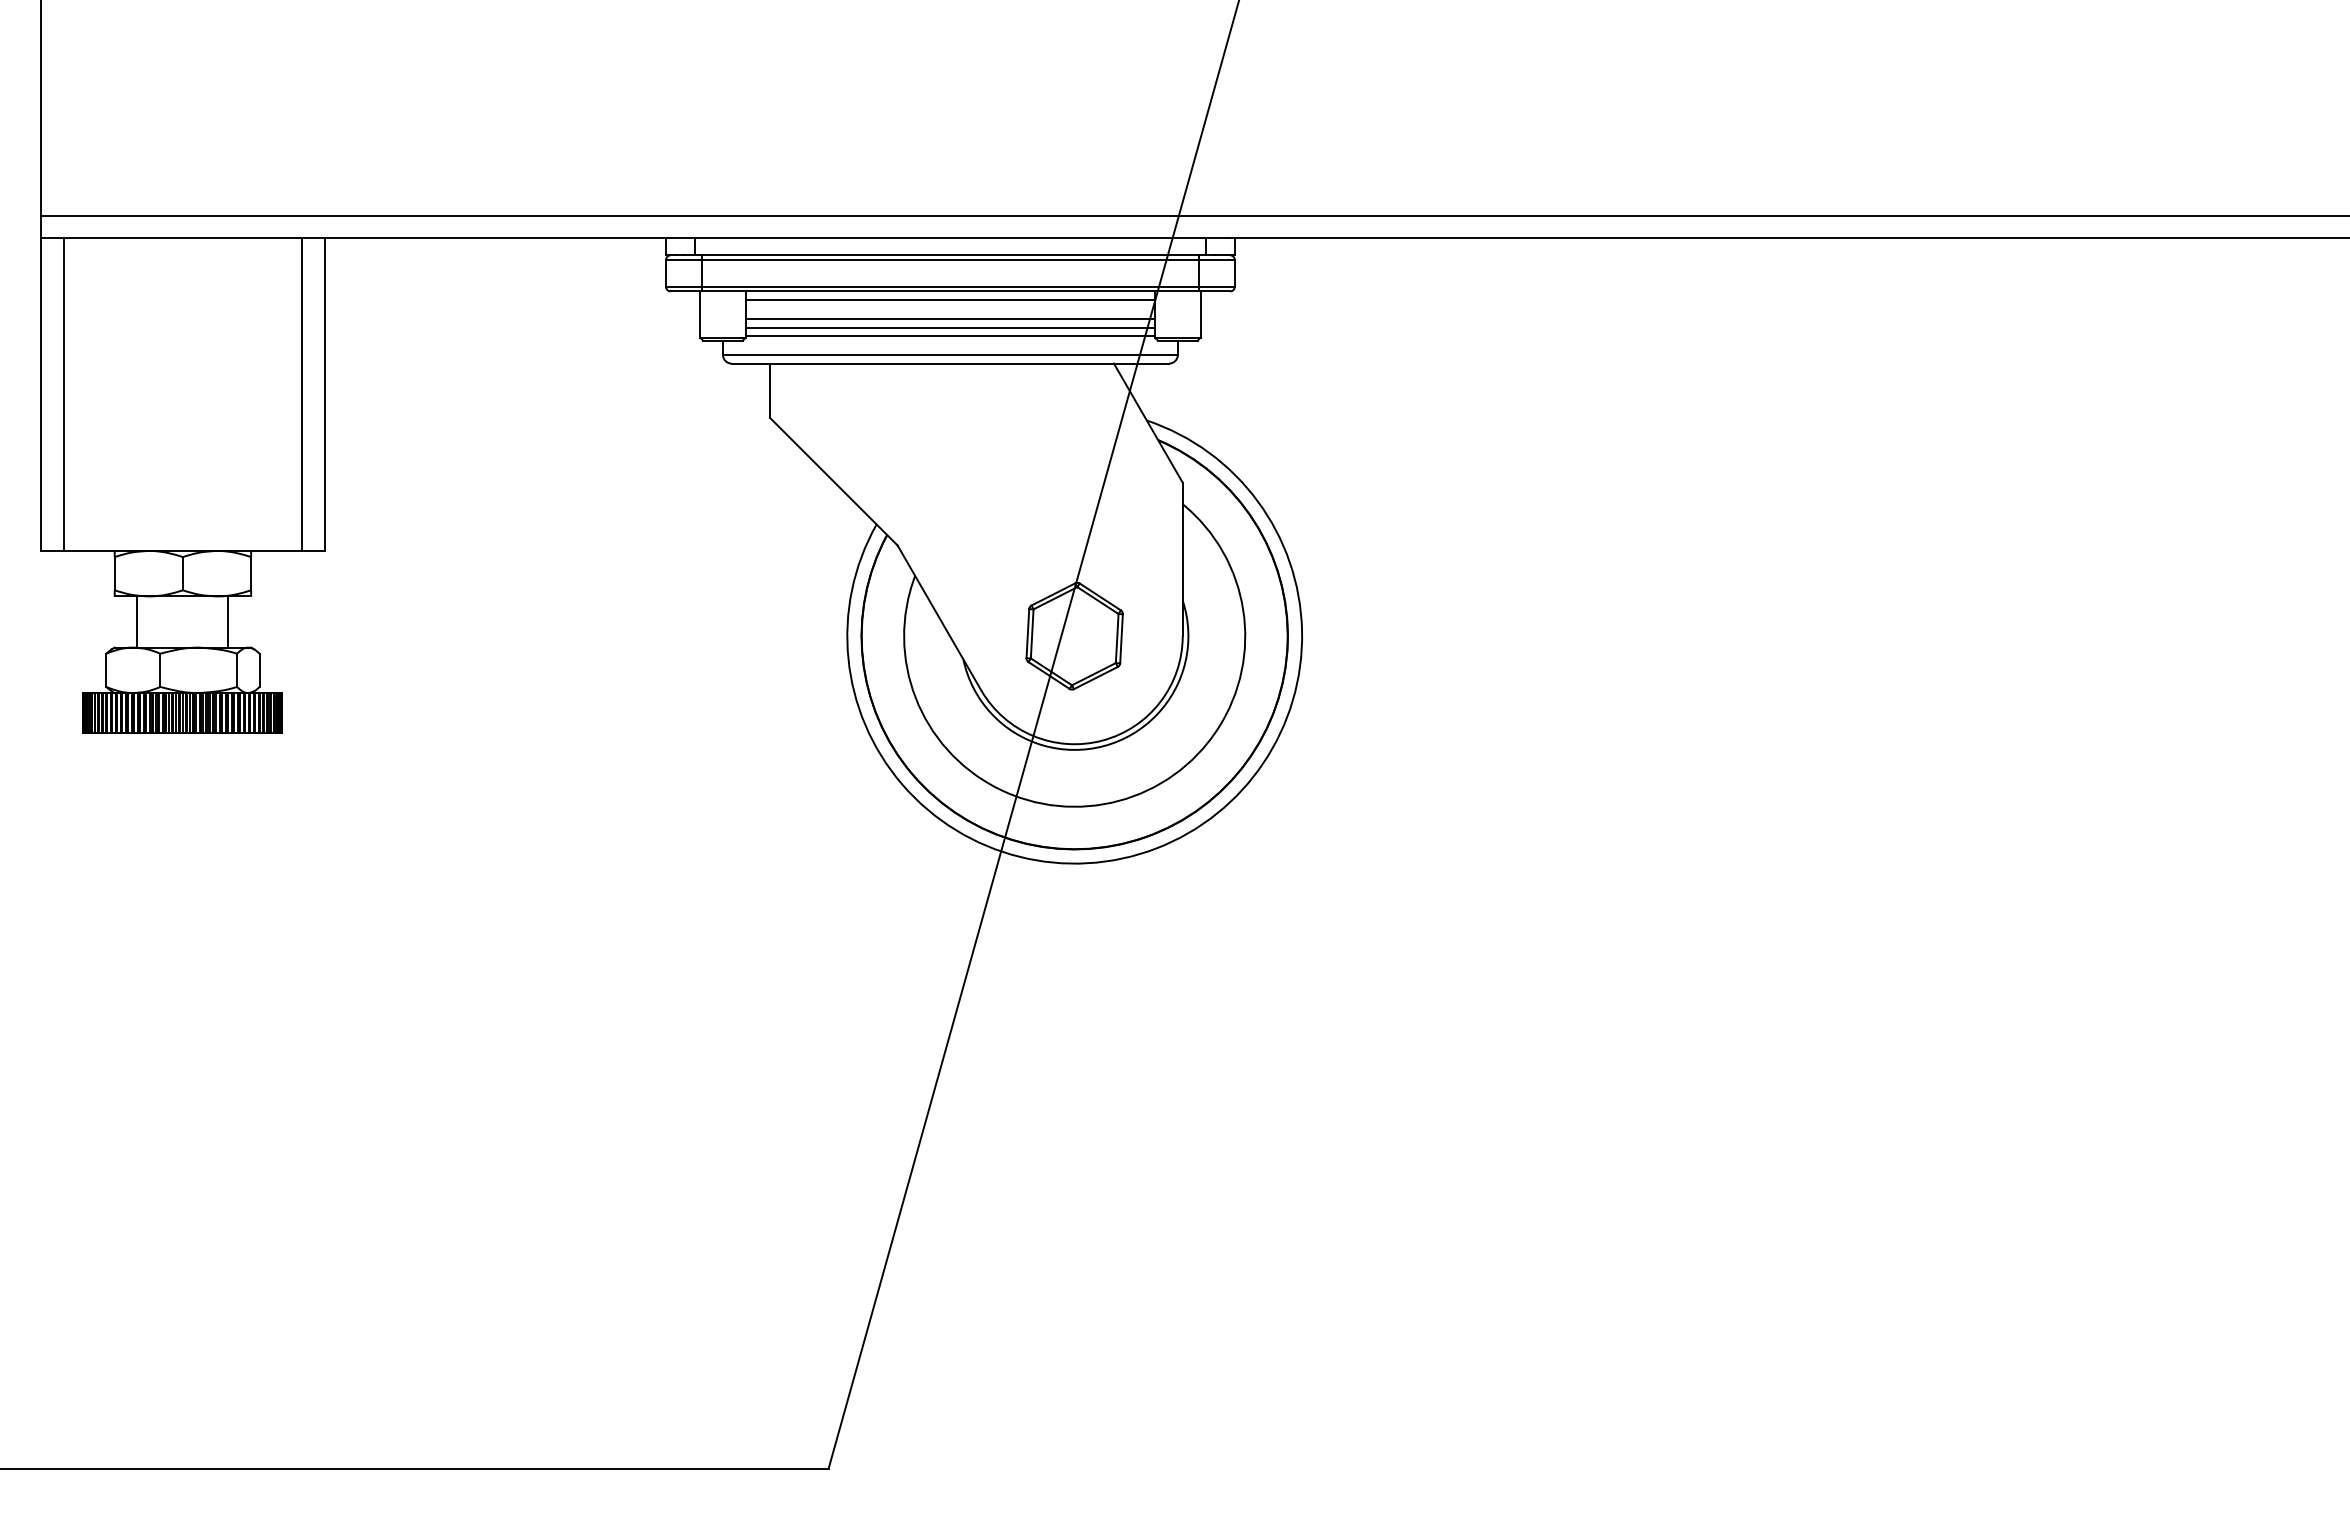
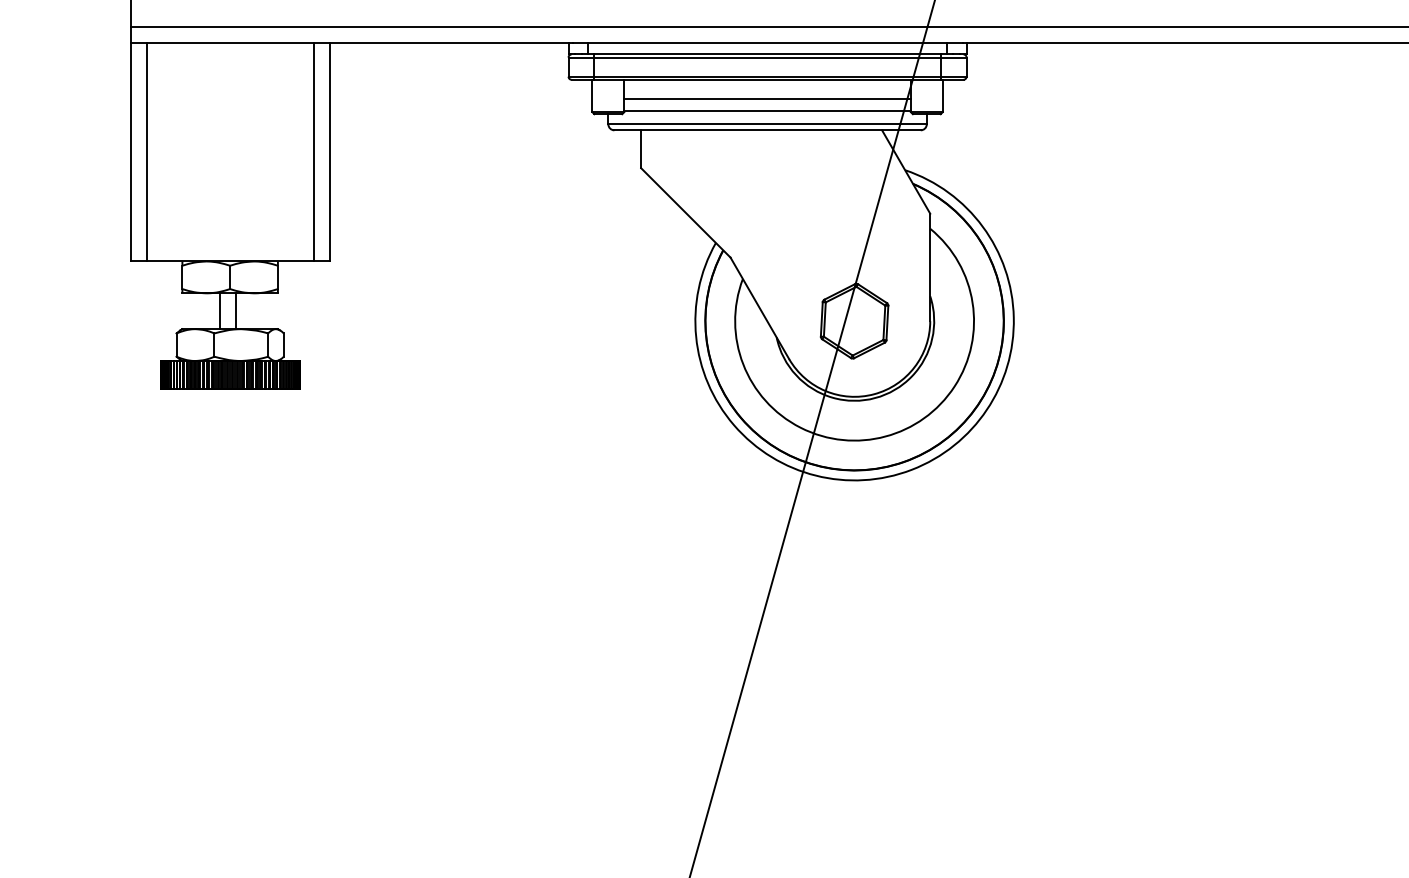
line: (950, 300) -> (767, 86), removed
line: (950, 327) -> (767, 105), removed
line: (137, 621) -> (236, 310), moved
line: (228, 621) -> (220, 310), moved

